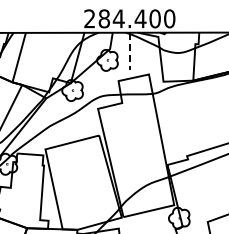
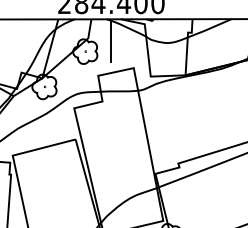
line: (129, 51) -> (110, 41), dashed -> solid

